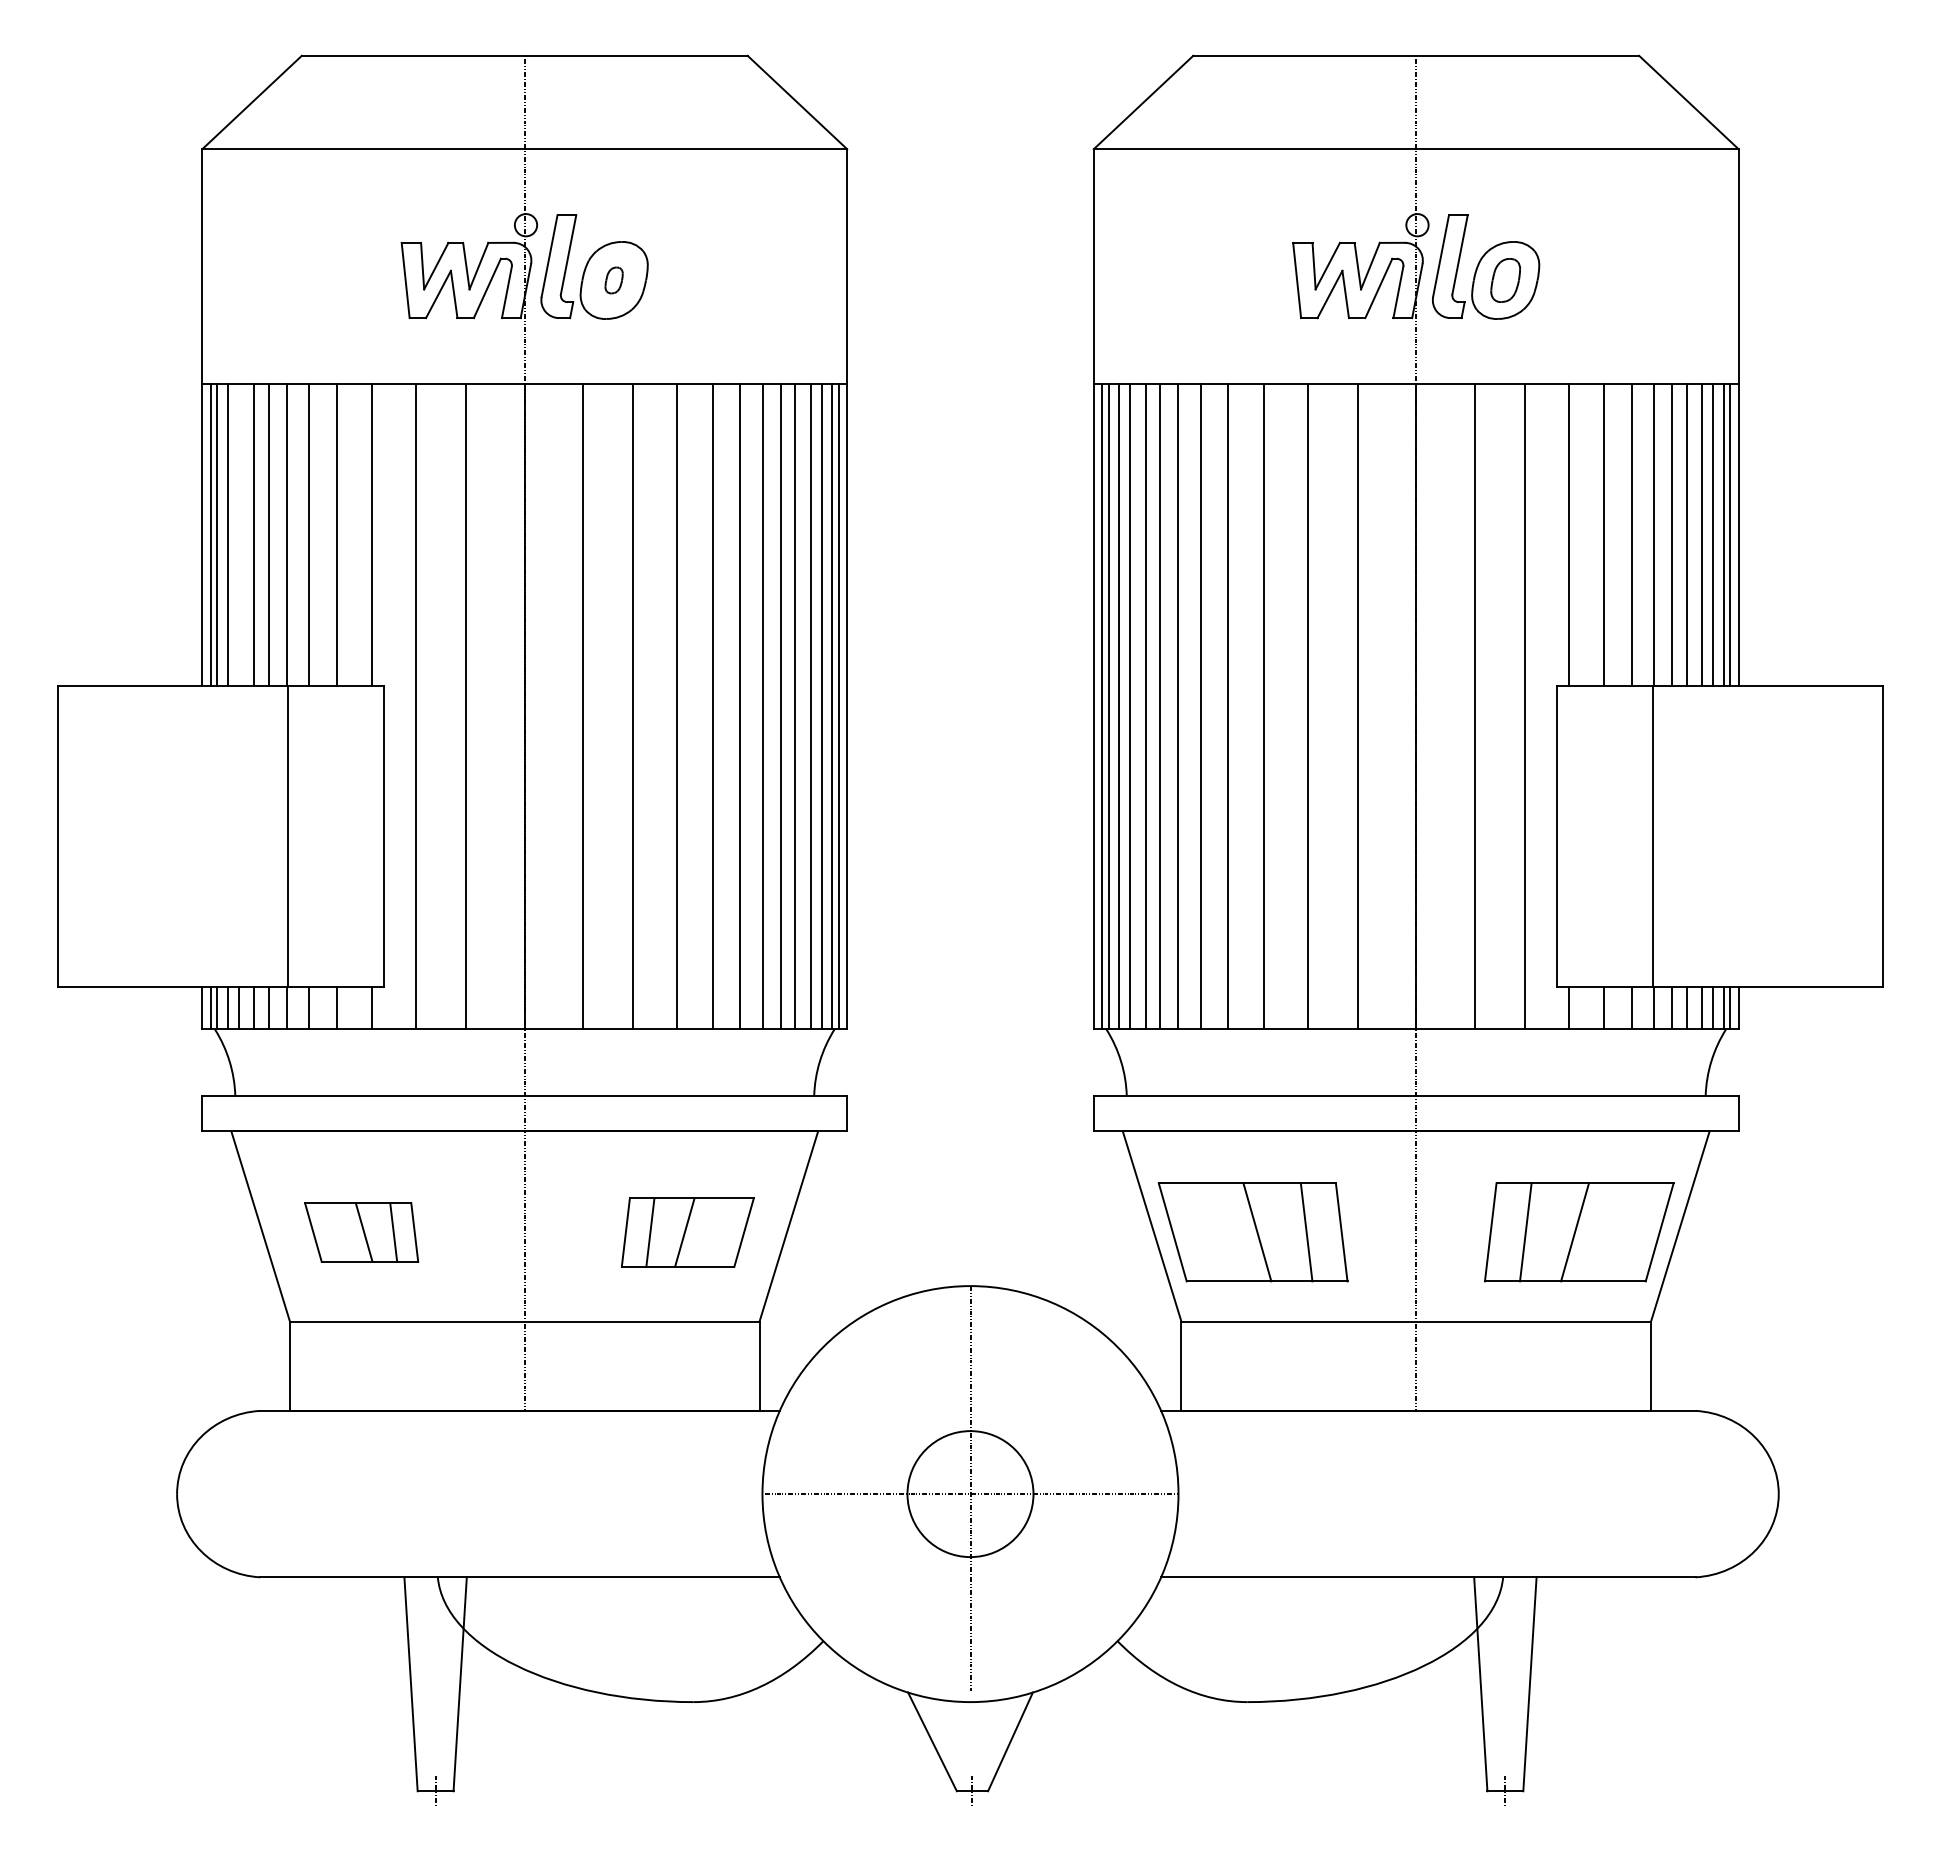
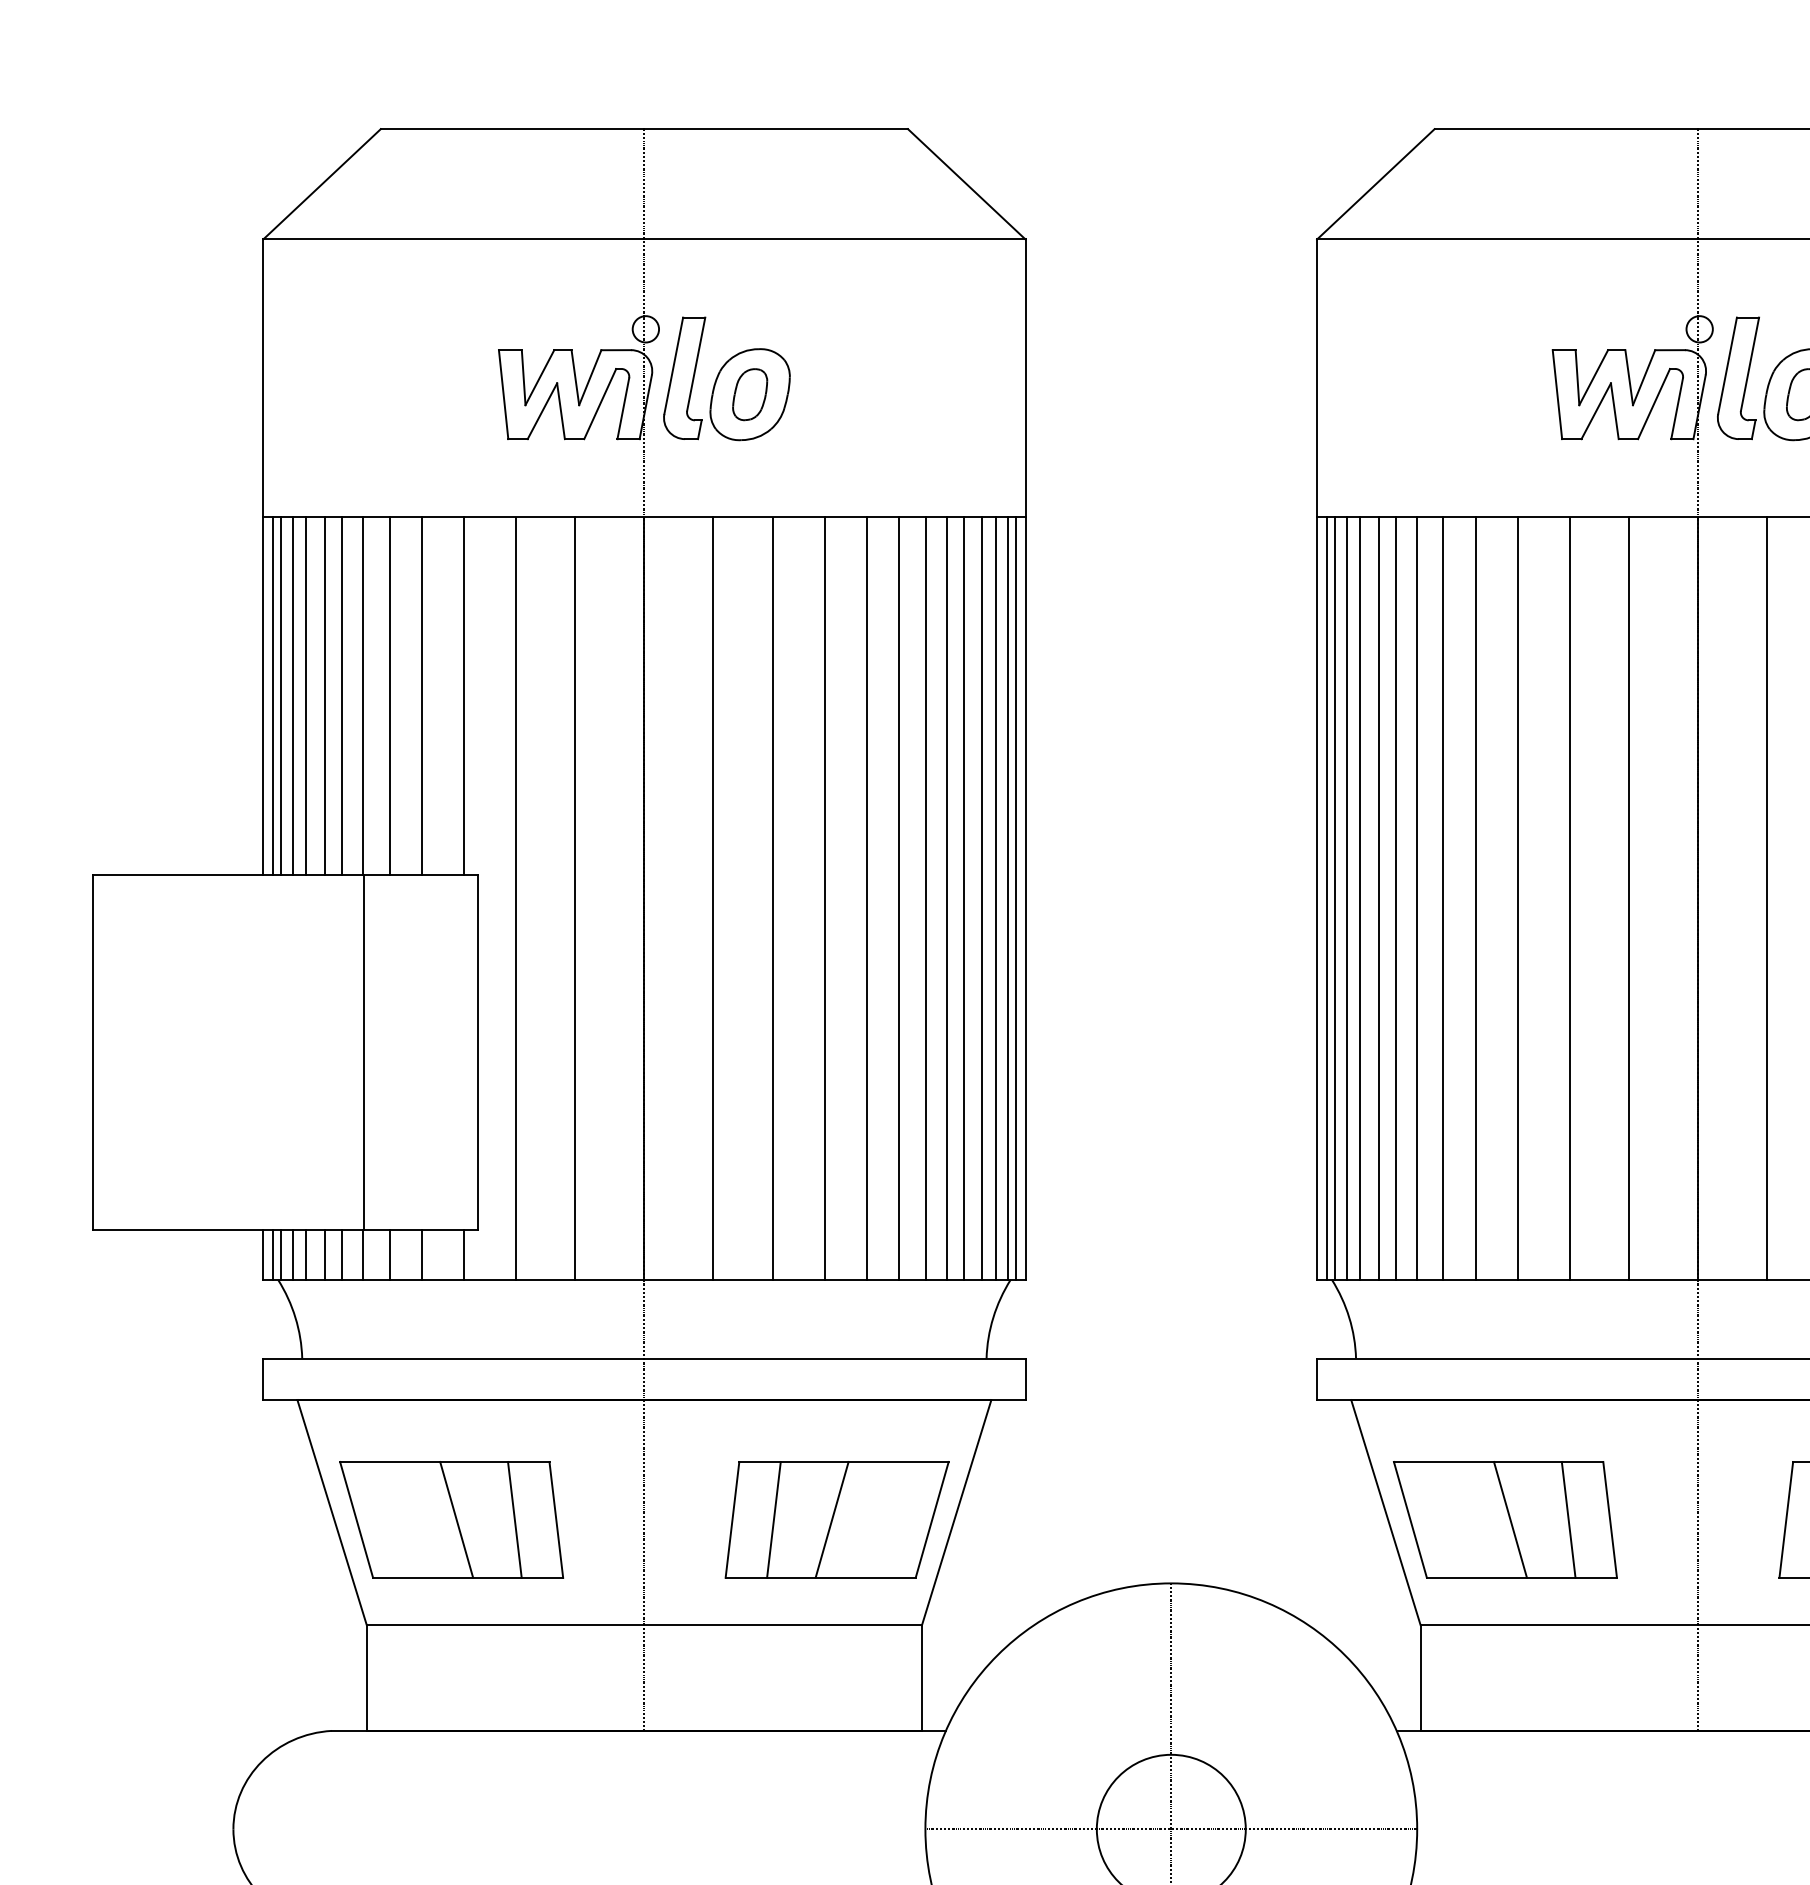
part: (613, 280) -> (749, 394), size x1.67
line: (238, 535) -> (306, 696), added
part: (361, 1232) -> (451, 1520), size x1.67
part: (687, 1232) -> (836, 1520), size x1.43

